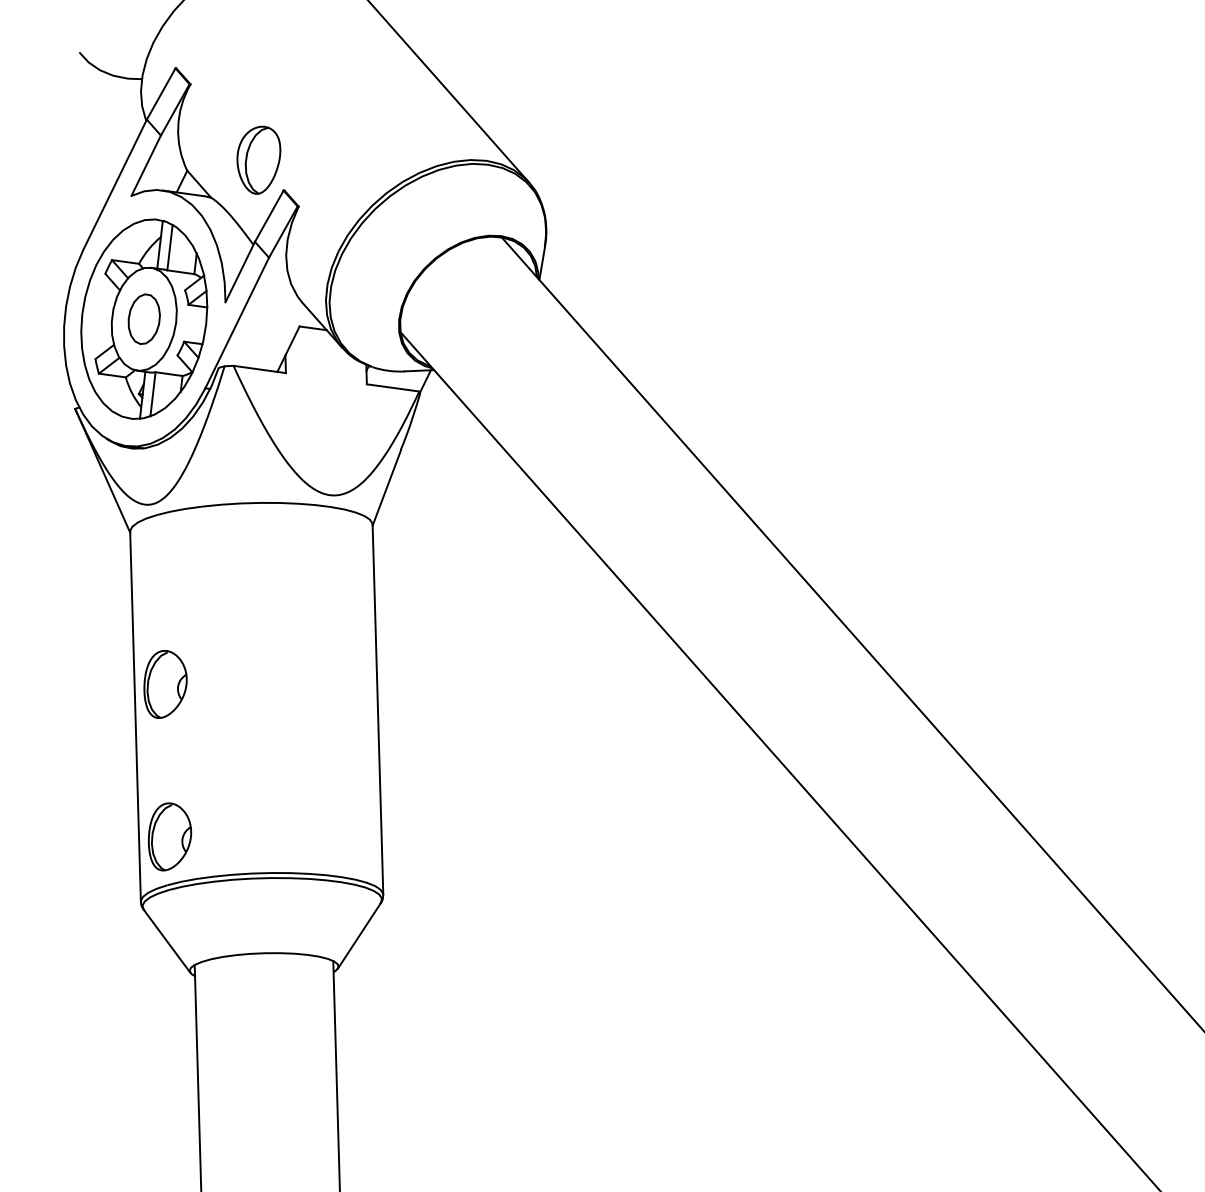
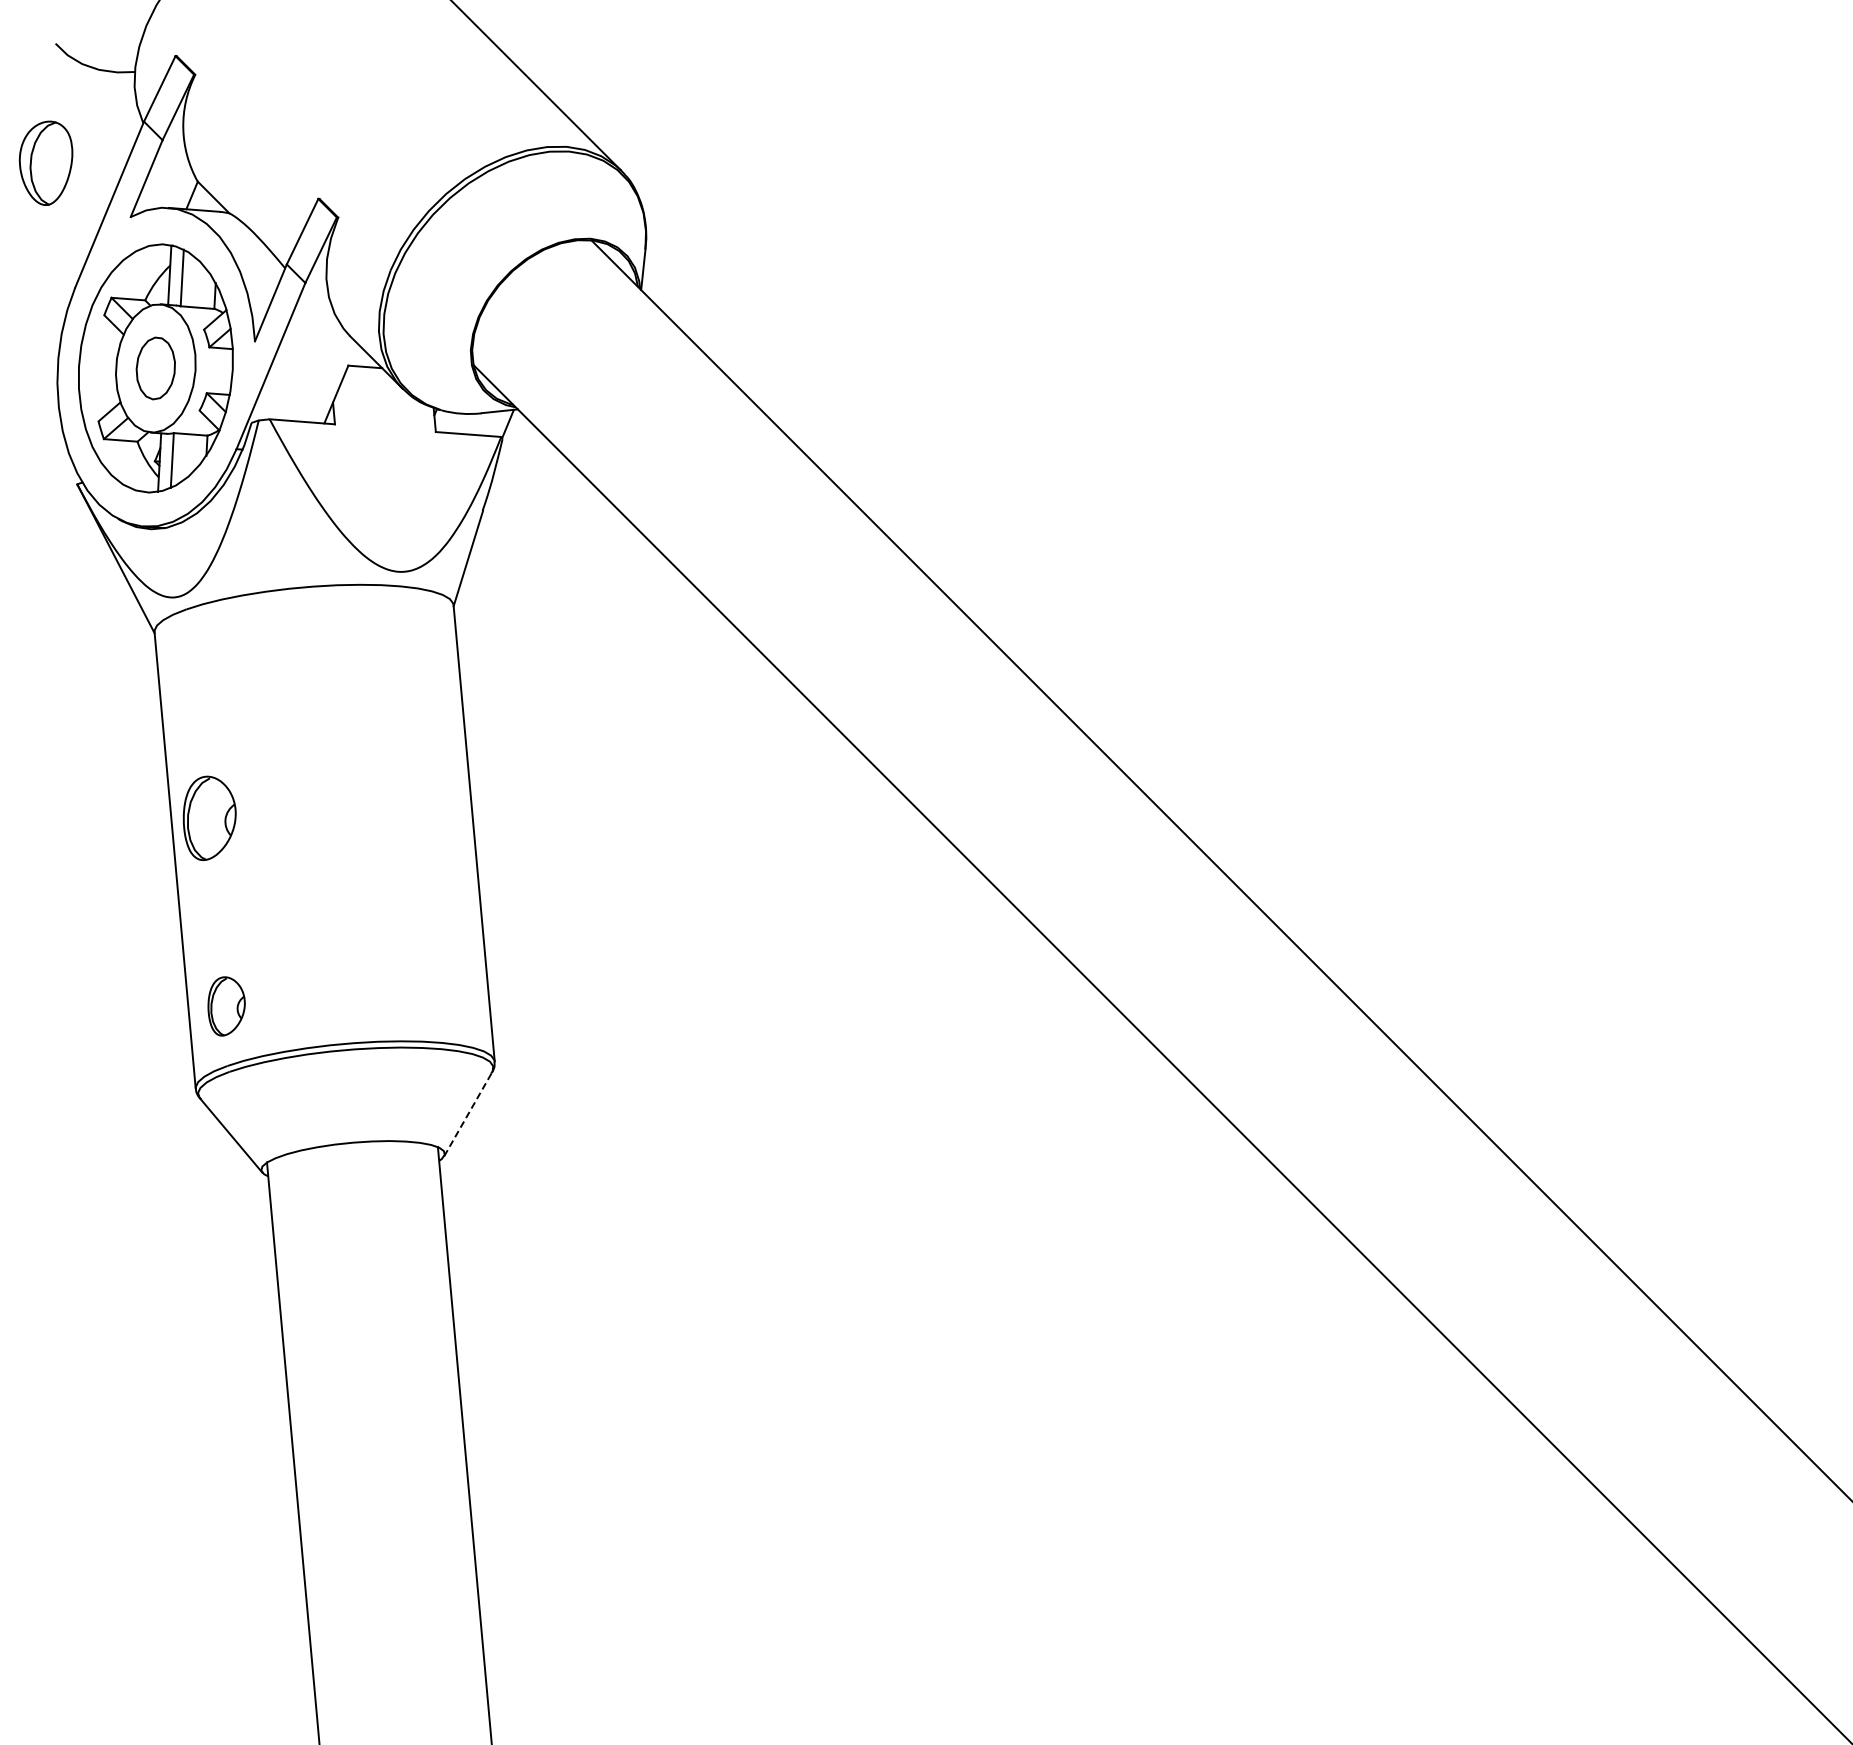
part: (258, 159) -> (45, 162), moved
part: (169, 837) -> (226, 1006), size x0.7
line: (359, 936) -> (468, 1114), solid -> dashed

